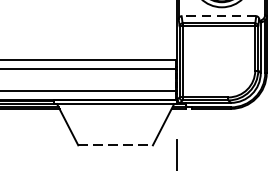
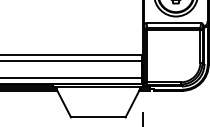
line: (218, 16) -> (173, 23), dashed -> solid
line: (115, 145) -> (98, 117), dashed -> solid

